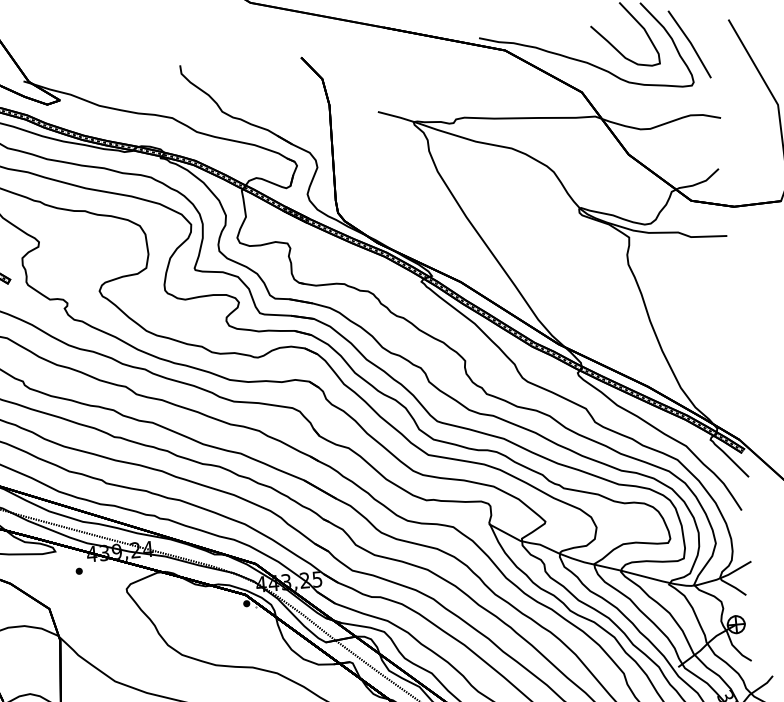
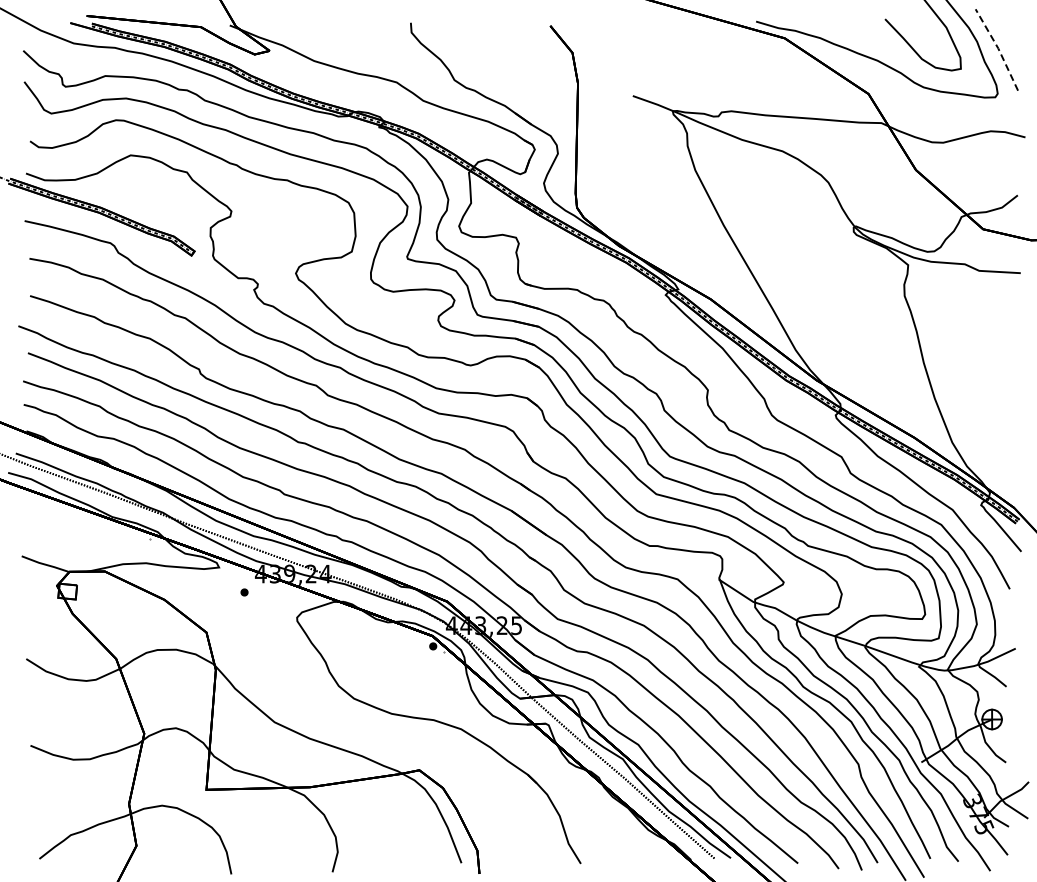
line: (690, 43) -> (998, 48), solid -> dashed

